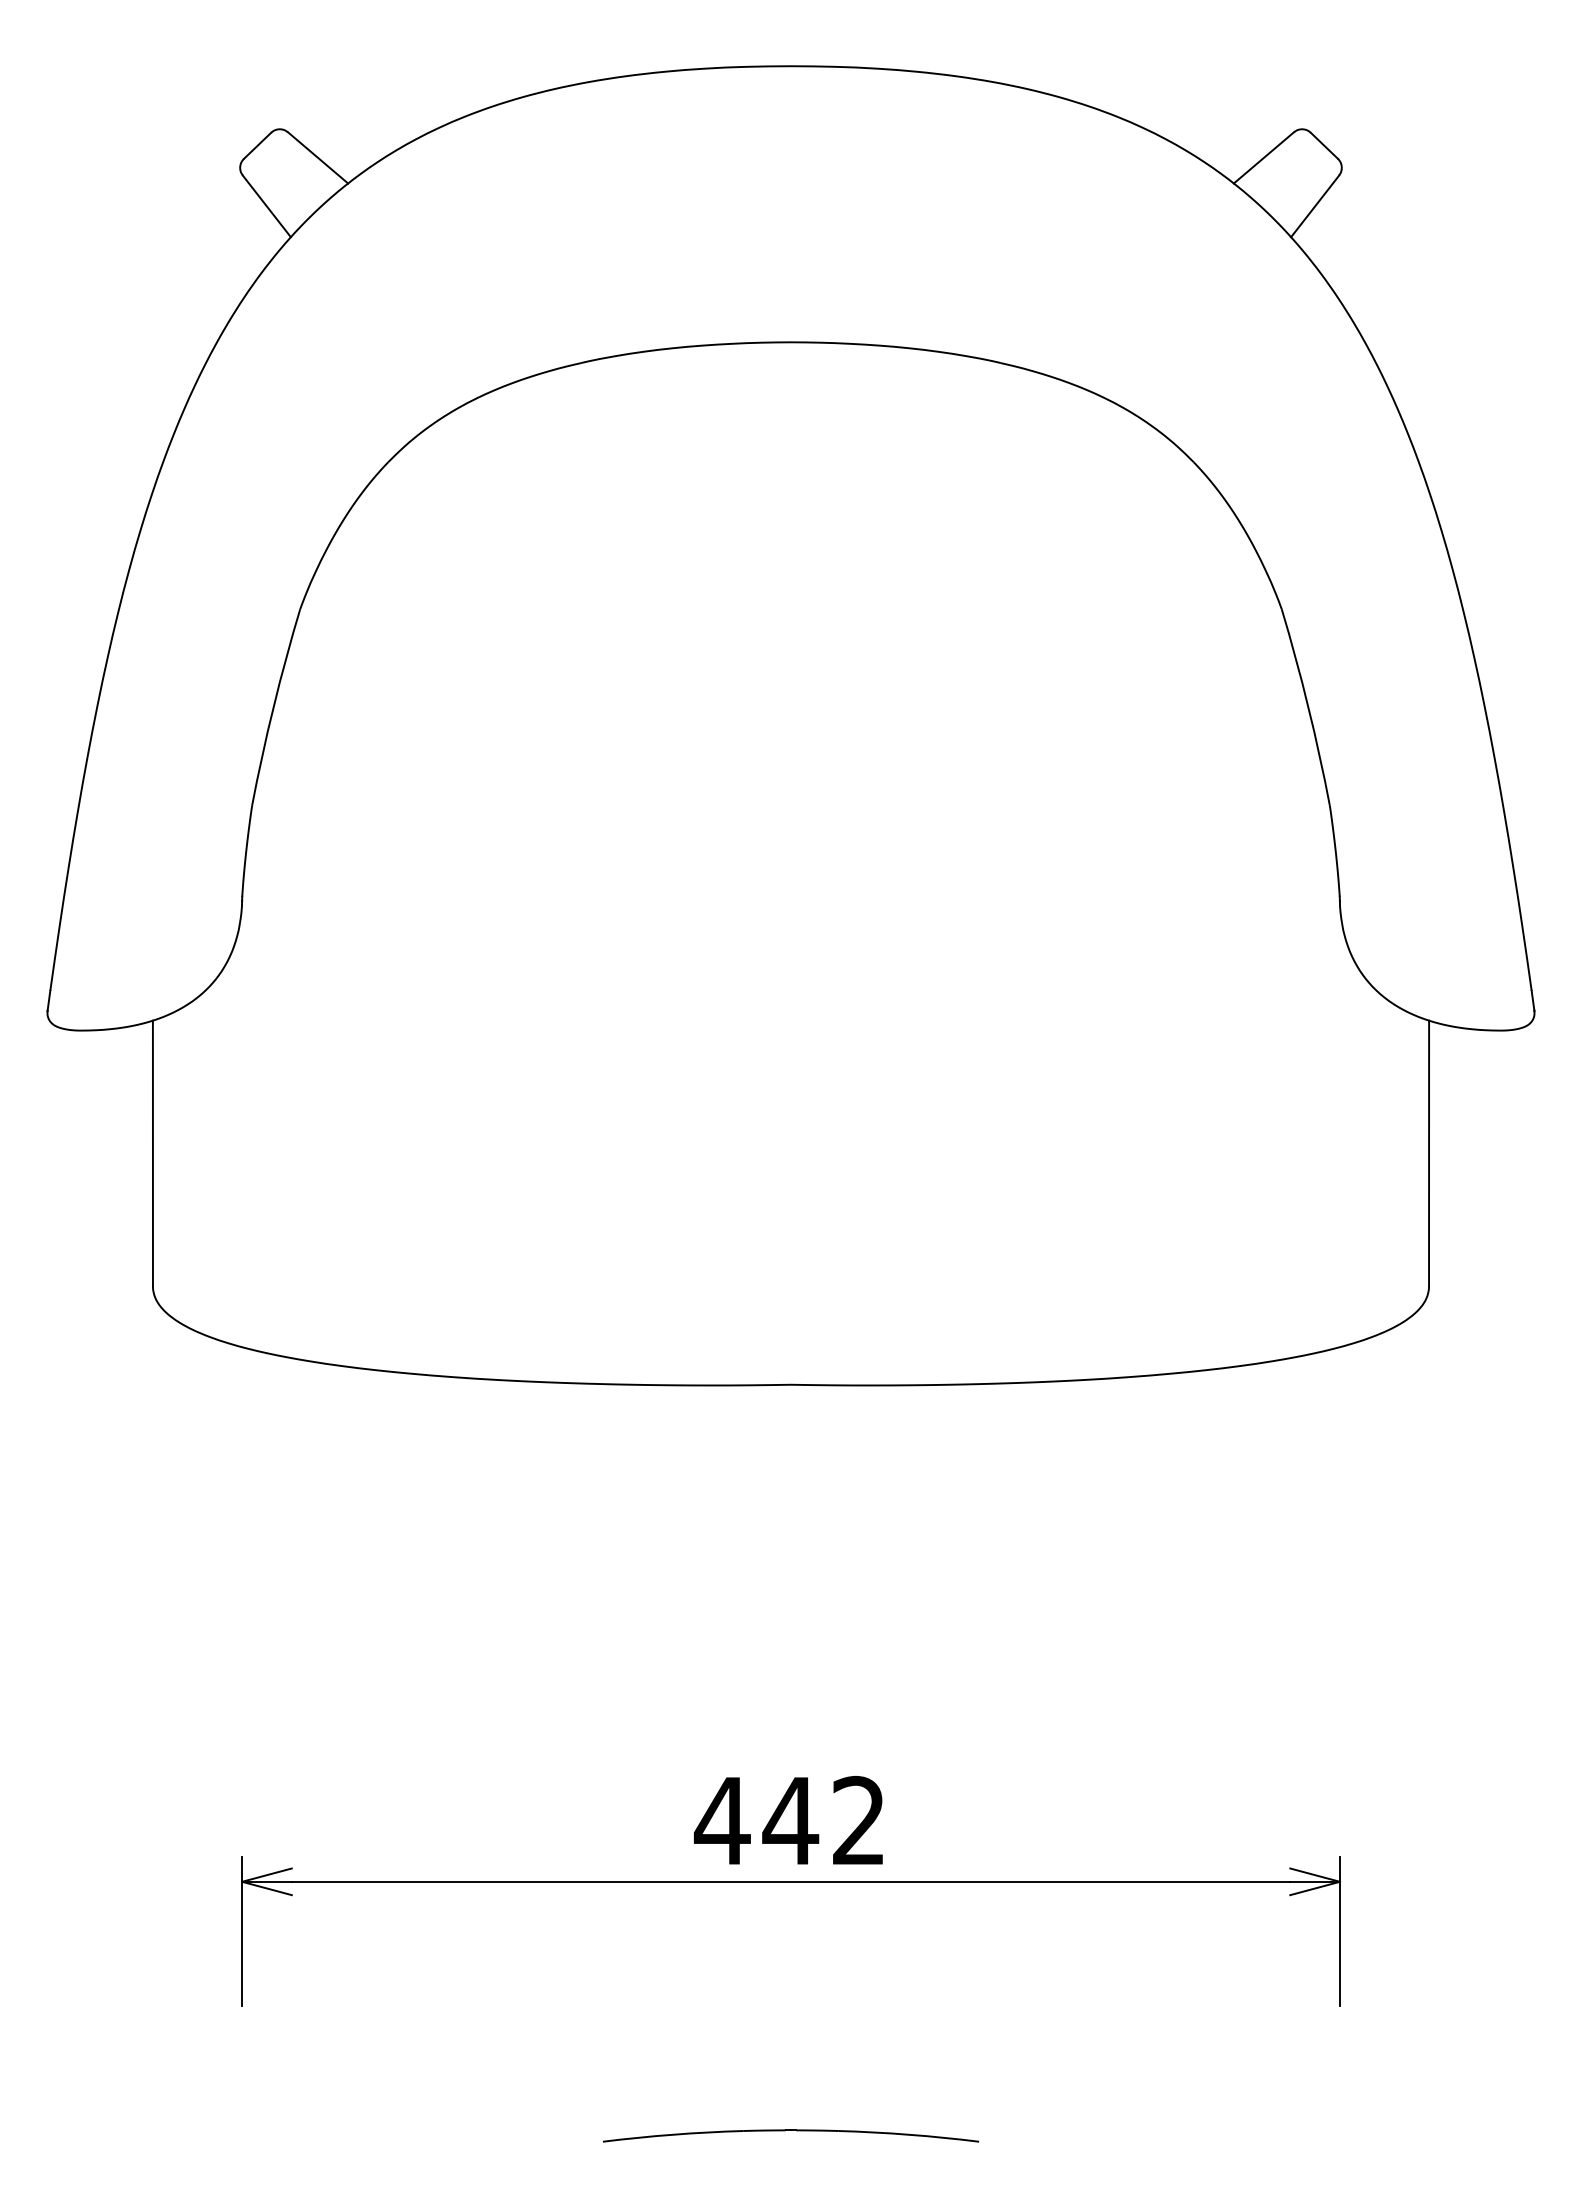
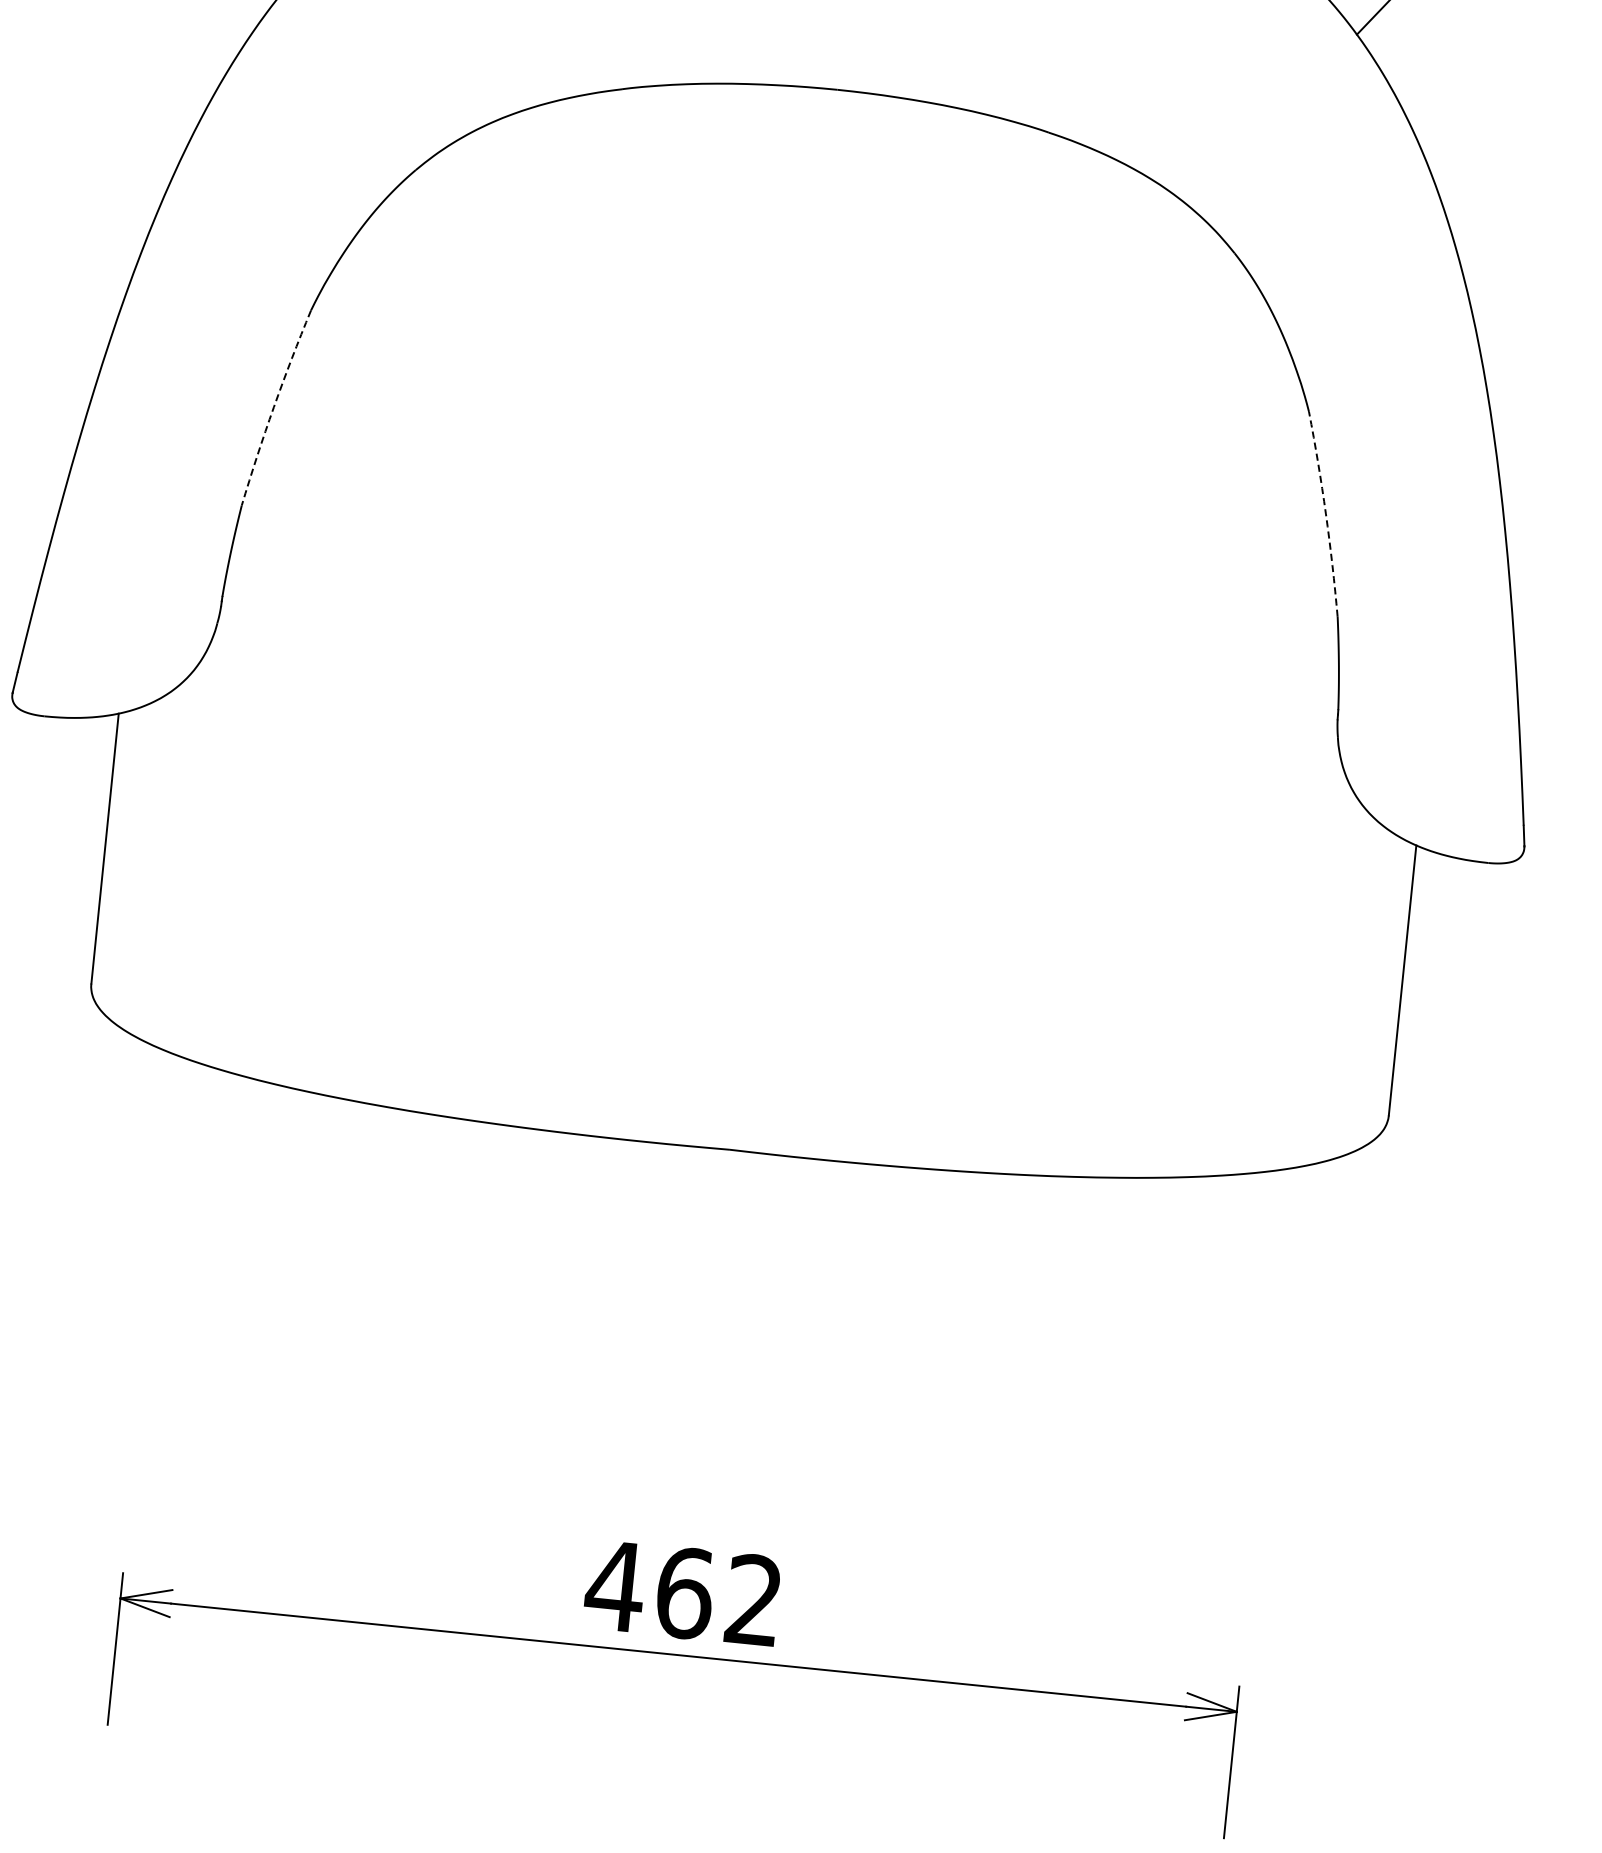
arc: (273, 706) -> (273, 406), solid -> dashed
arc: (1308, 706) -> (1326, 513), solid -> dashed
text: (790, 1820) -> (684, 1592), 442 -> 462

